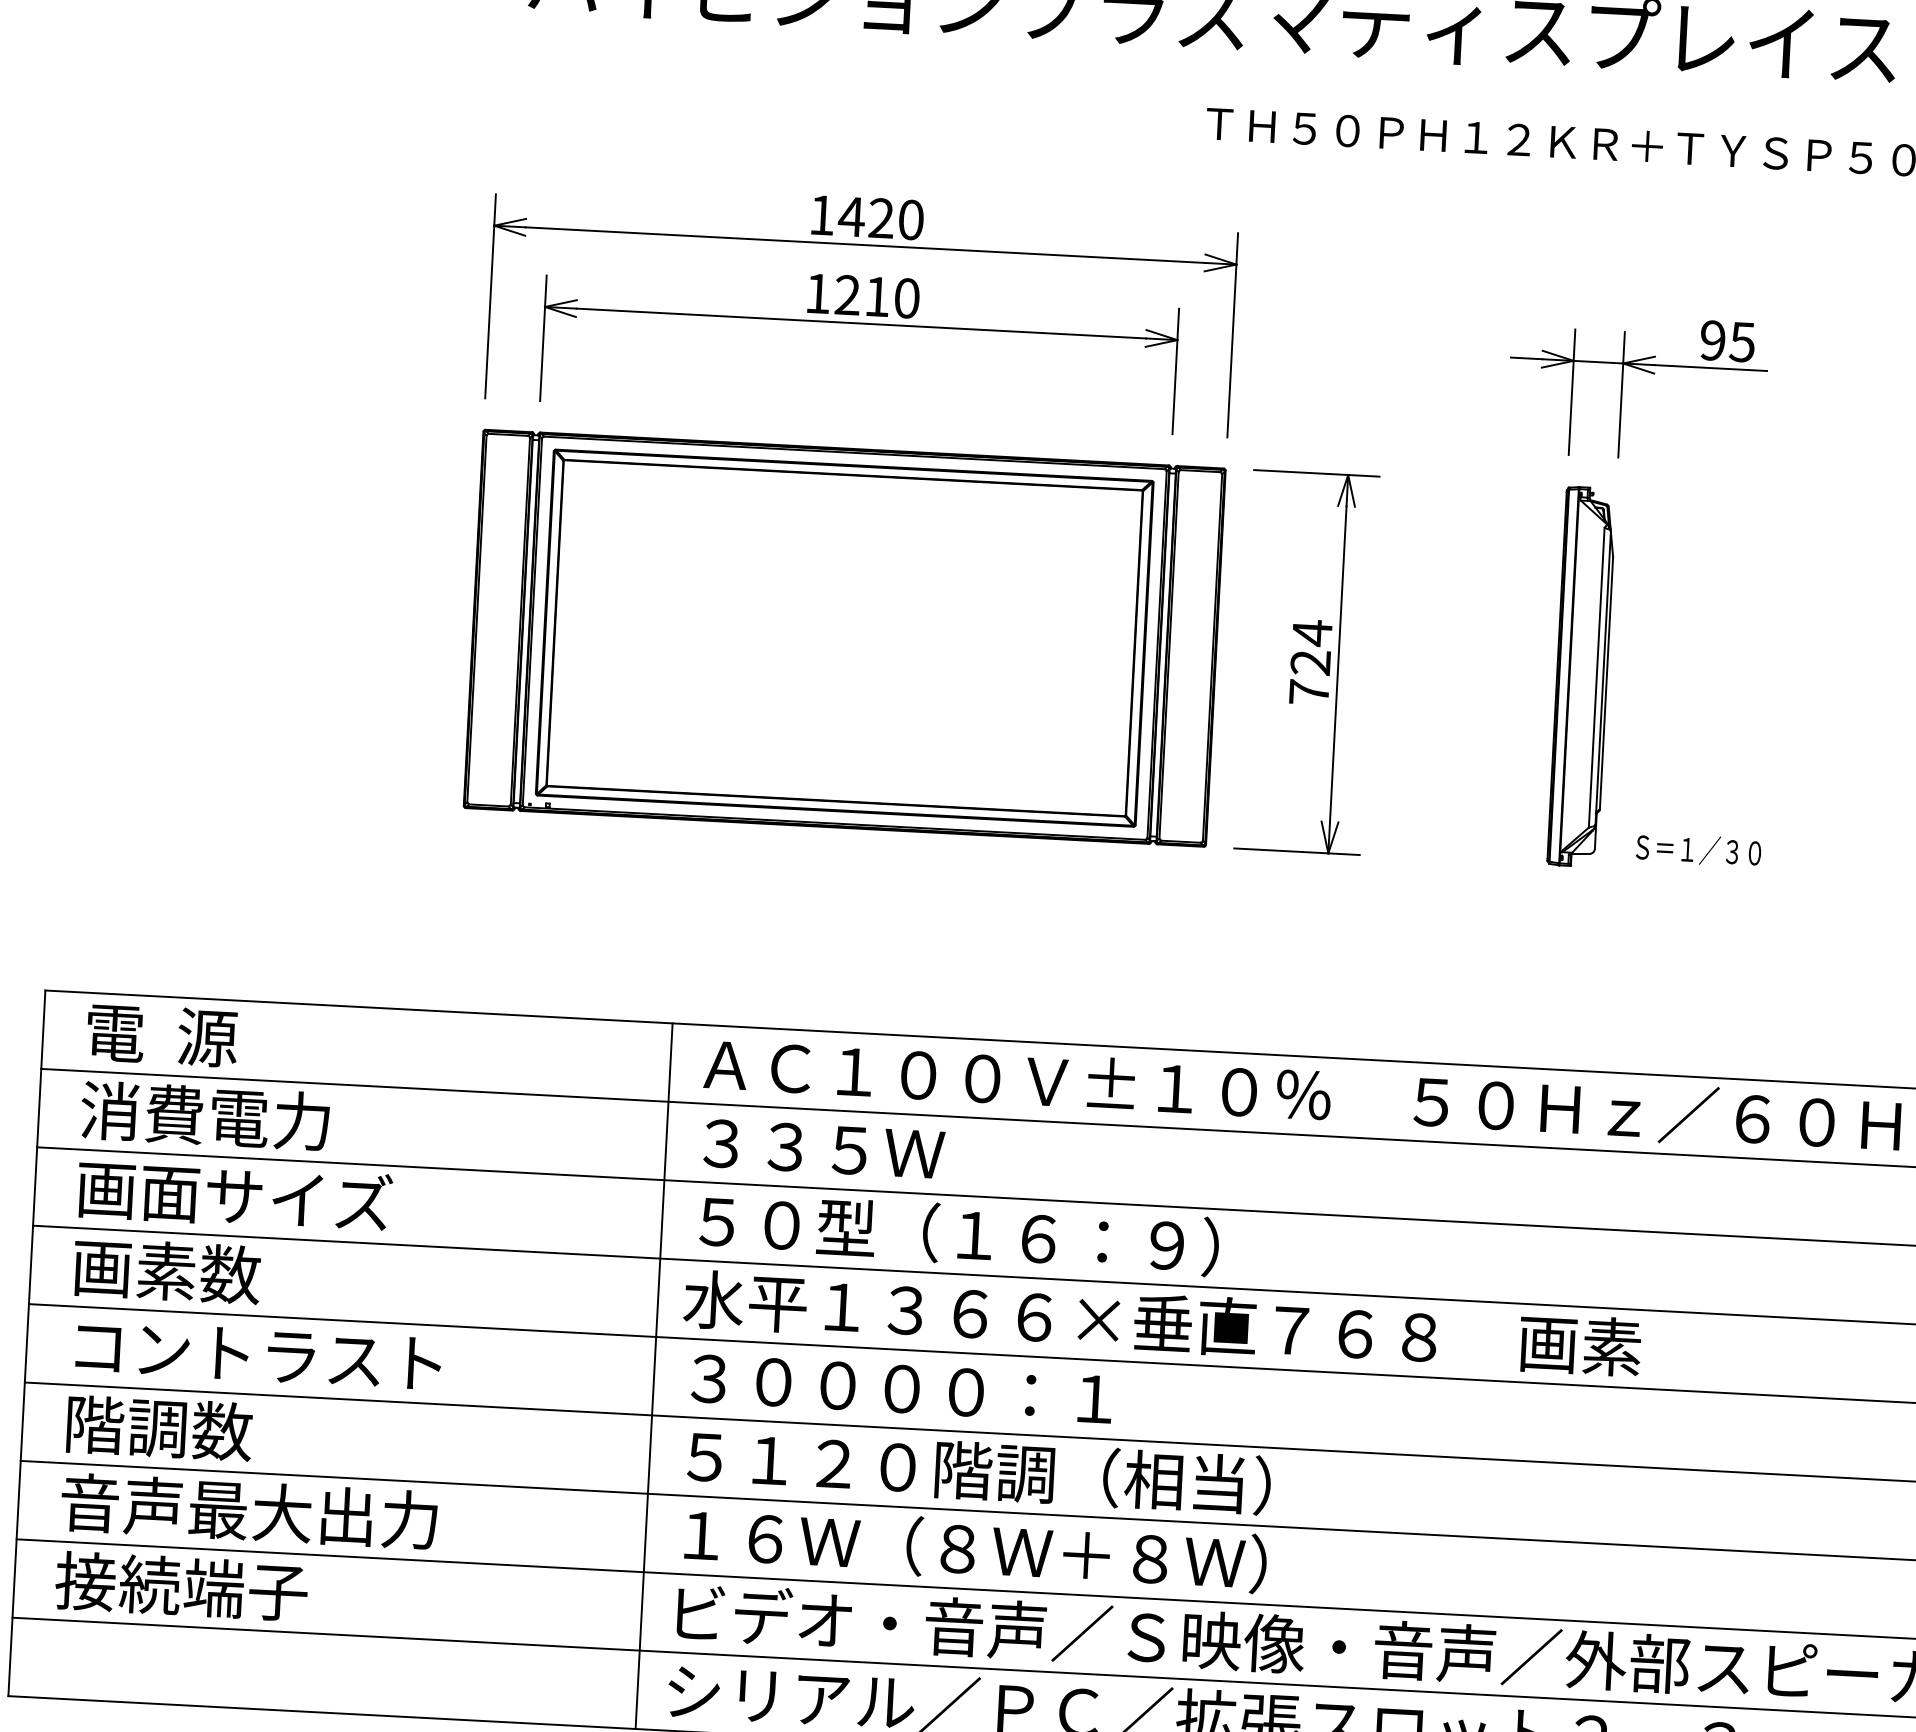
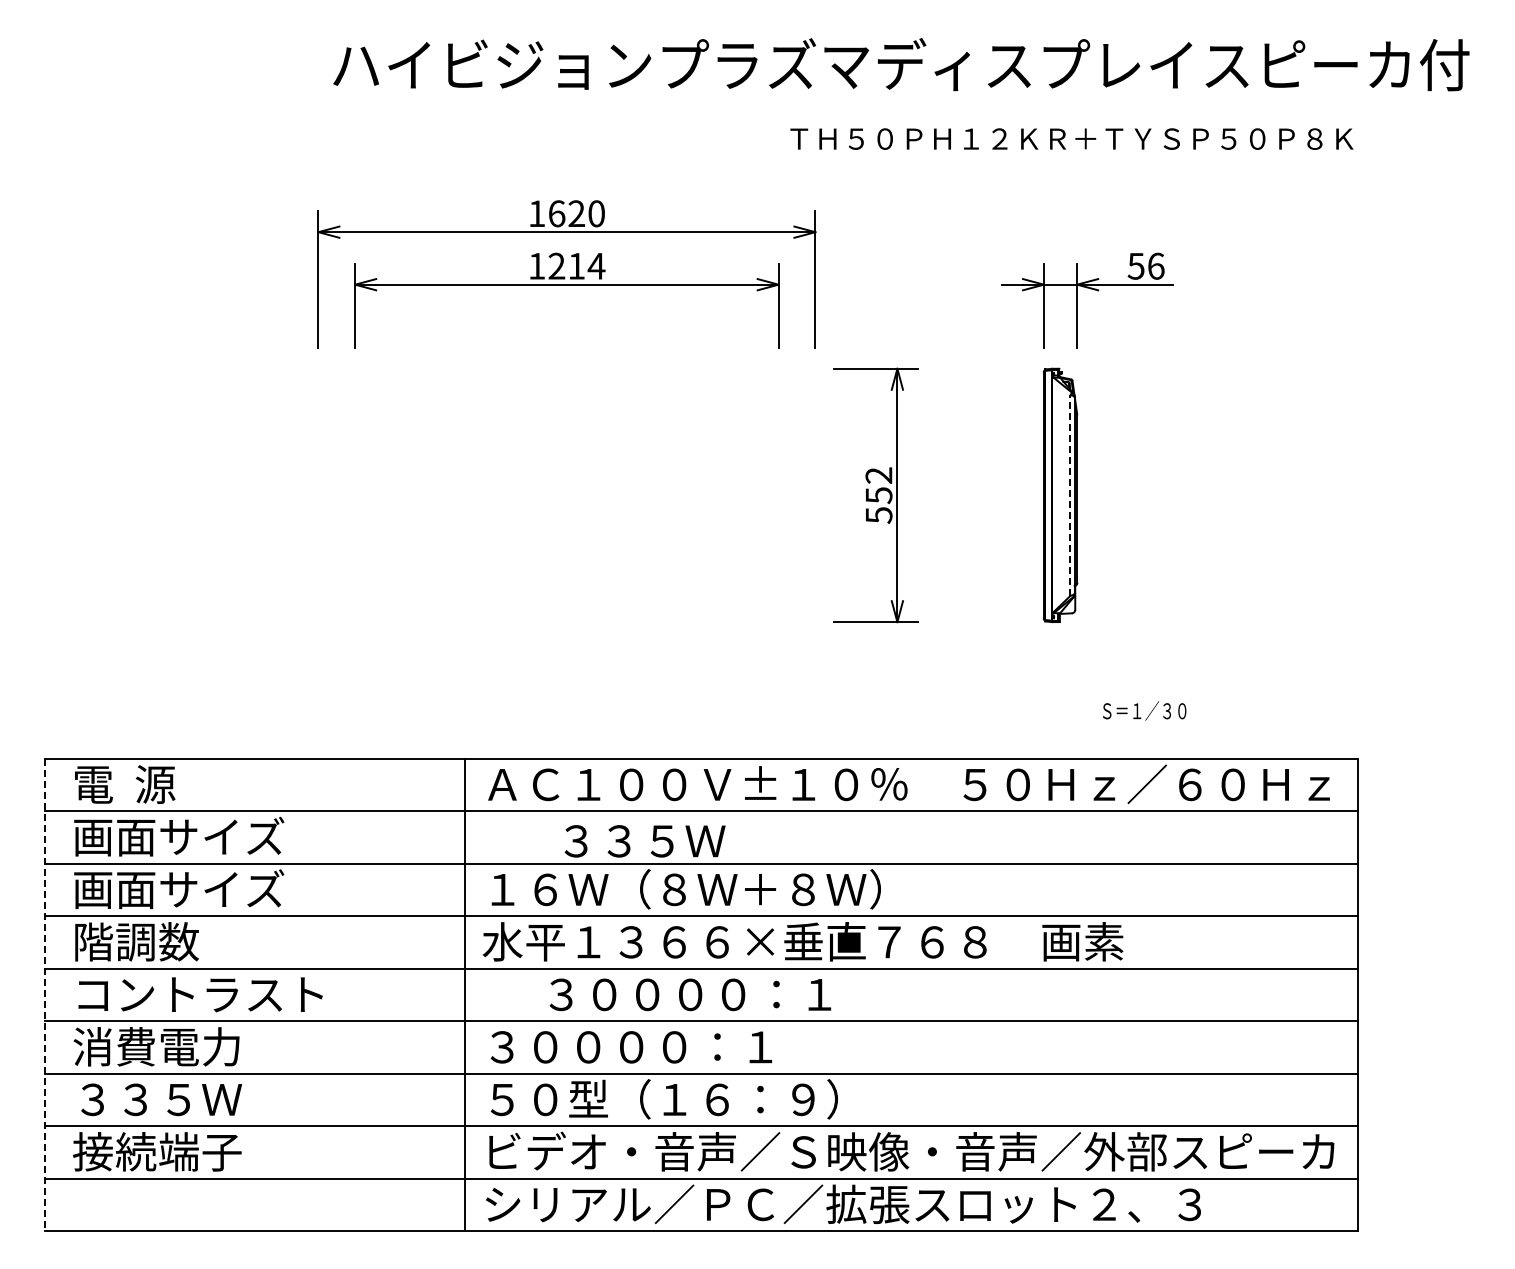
text: (851, 216) -> (556, 213), 1420 -> 1620
text: (906, 297) -> (596, 265), 1210 -> 1214
text: (1726, 340) -> (1145, 265), 95 -> 56
part: (844, 638) -> (566, 495), removed
text: (1310, 661) -> (878, 494), 724 -> 552
line: (1596, 676) -> (1070, 494), solid -> dashed
text: (1698, 849) -> (1144, 710), moved
text: (237, 1117) -> (178, 836), 消費電力 -> 画面サイズ
text: (823, 1149) -> (644, 841), moved
text: (990, 1236) -> (685, 889), ５０型（１６：９） -> １６Ｗ（８Ｗ＋８Ｗ）
text: (134, 1268) -> (114, 941), 画素数 -> 階調数
line: (26, 1344) -> (45, 995), solid -> dashed
text: (902, 1388) -> (690, 994), moved
text: (188, 1429) -> (156, 1046), 階調数 -> 消費電力
text: (978, 1470) -> (685, 1046), ５１２０階調（相当） -> ３００００：１
text: (248, 1511) -> (199, 1099), 音声最大出力 -> ３３５Ｗ
text: (974, 1549) -> (685, 1099), １６Ｗ（８Ｗ＋８Ｗ） -> ５０型（１６：９）

